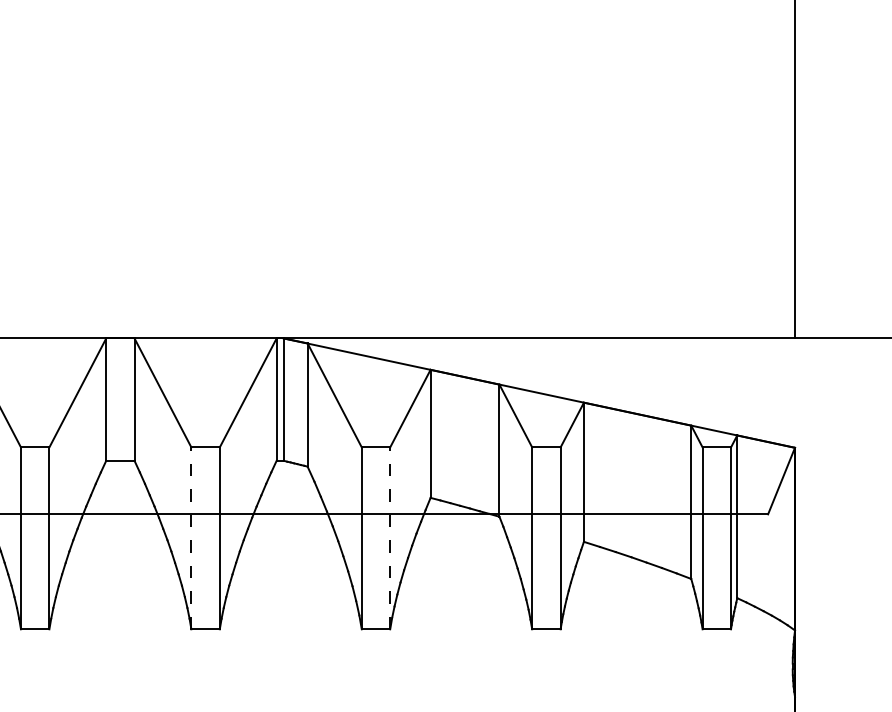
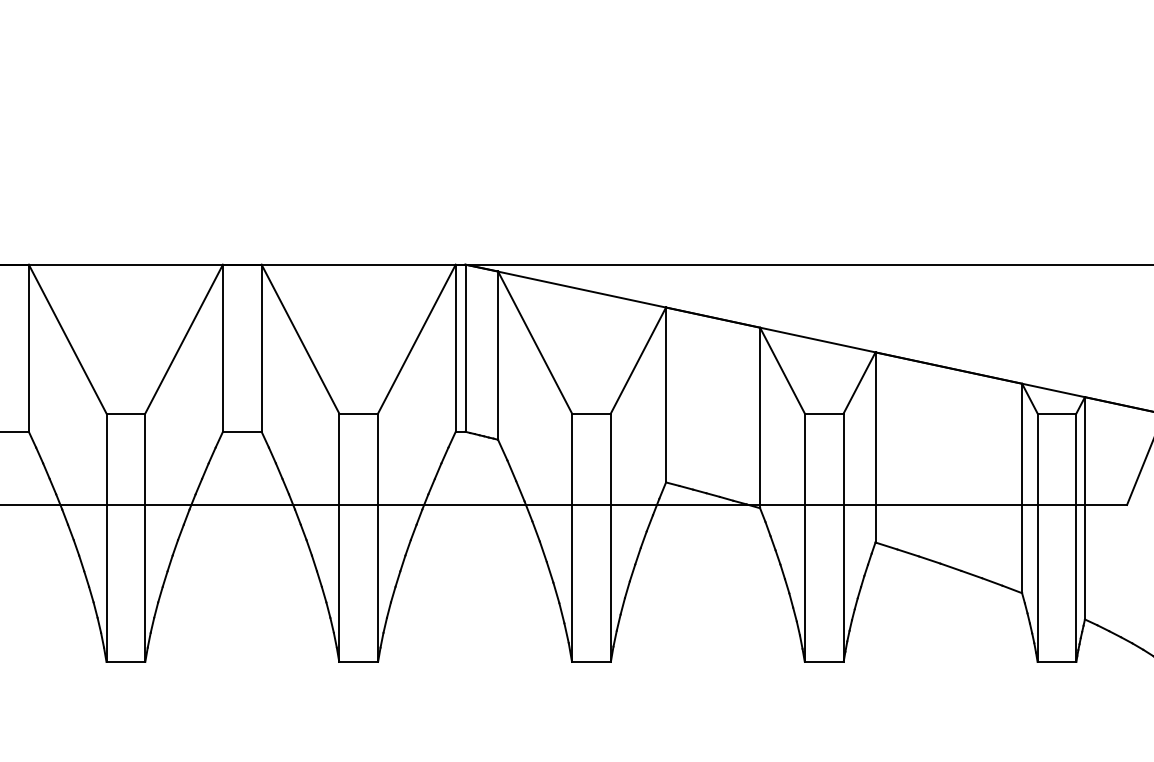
line: (191, 538) -> (339, 537), dashed -> solid
line: (390, 538) -> (611, 537), dashed -> solid

